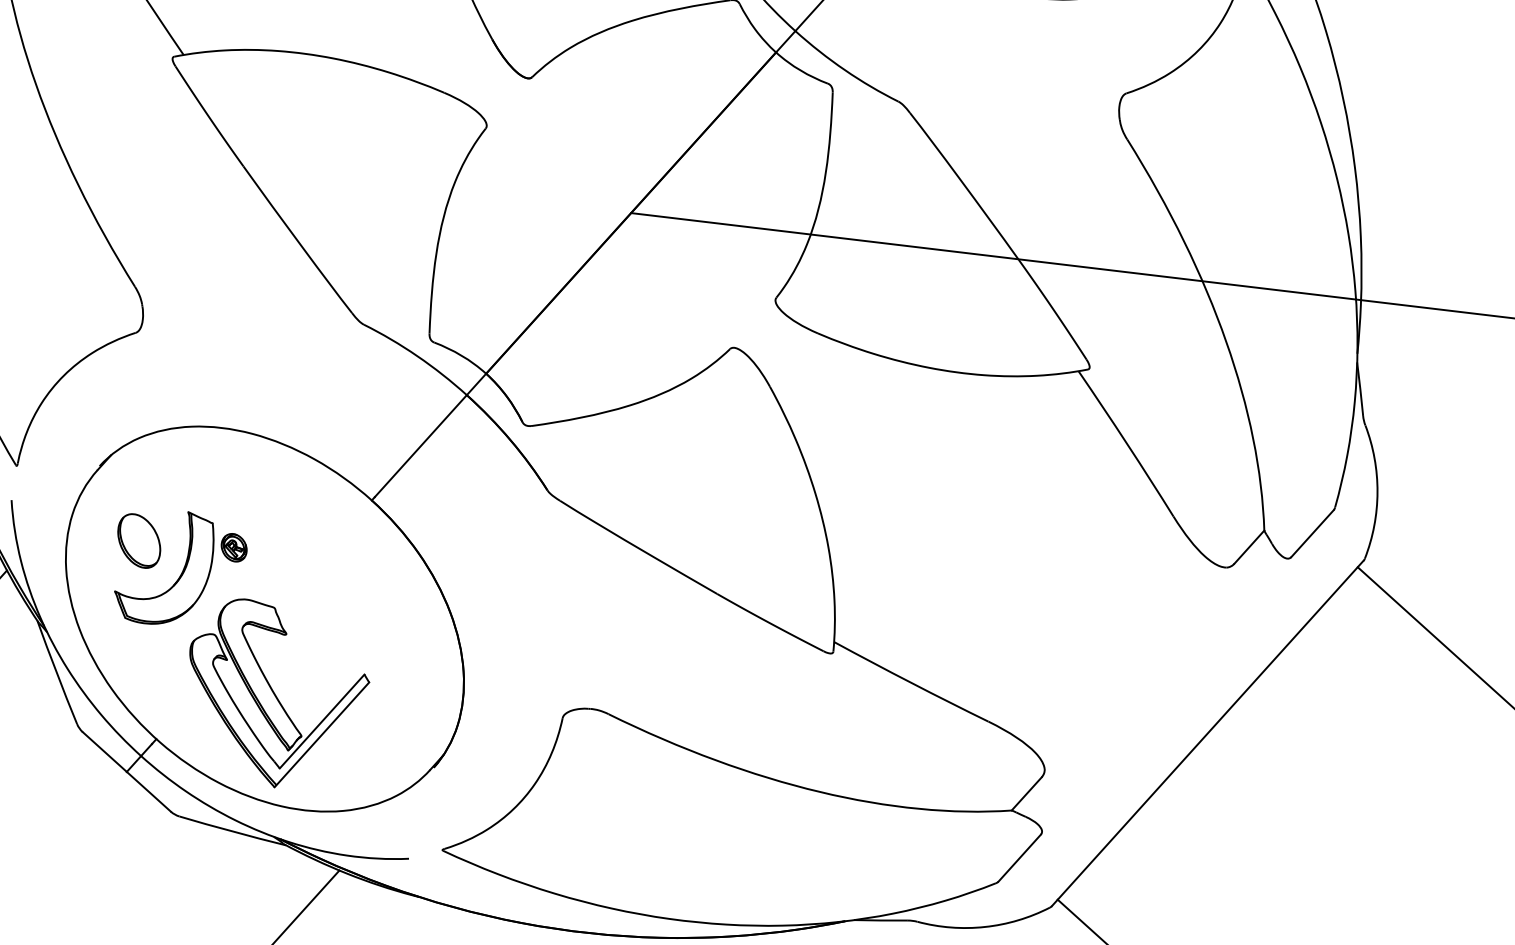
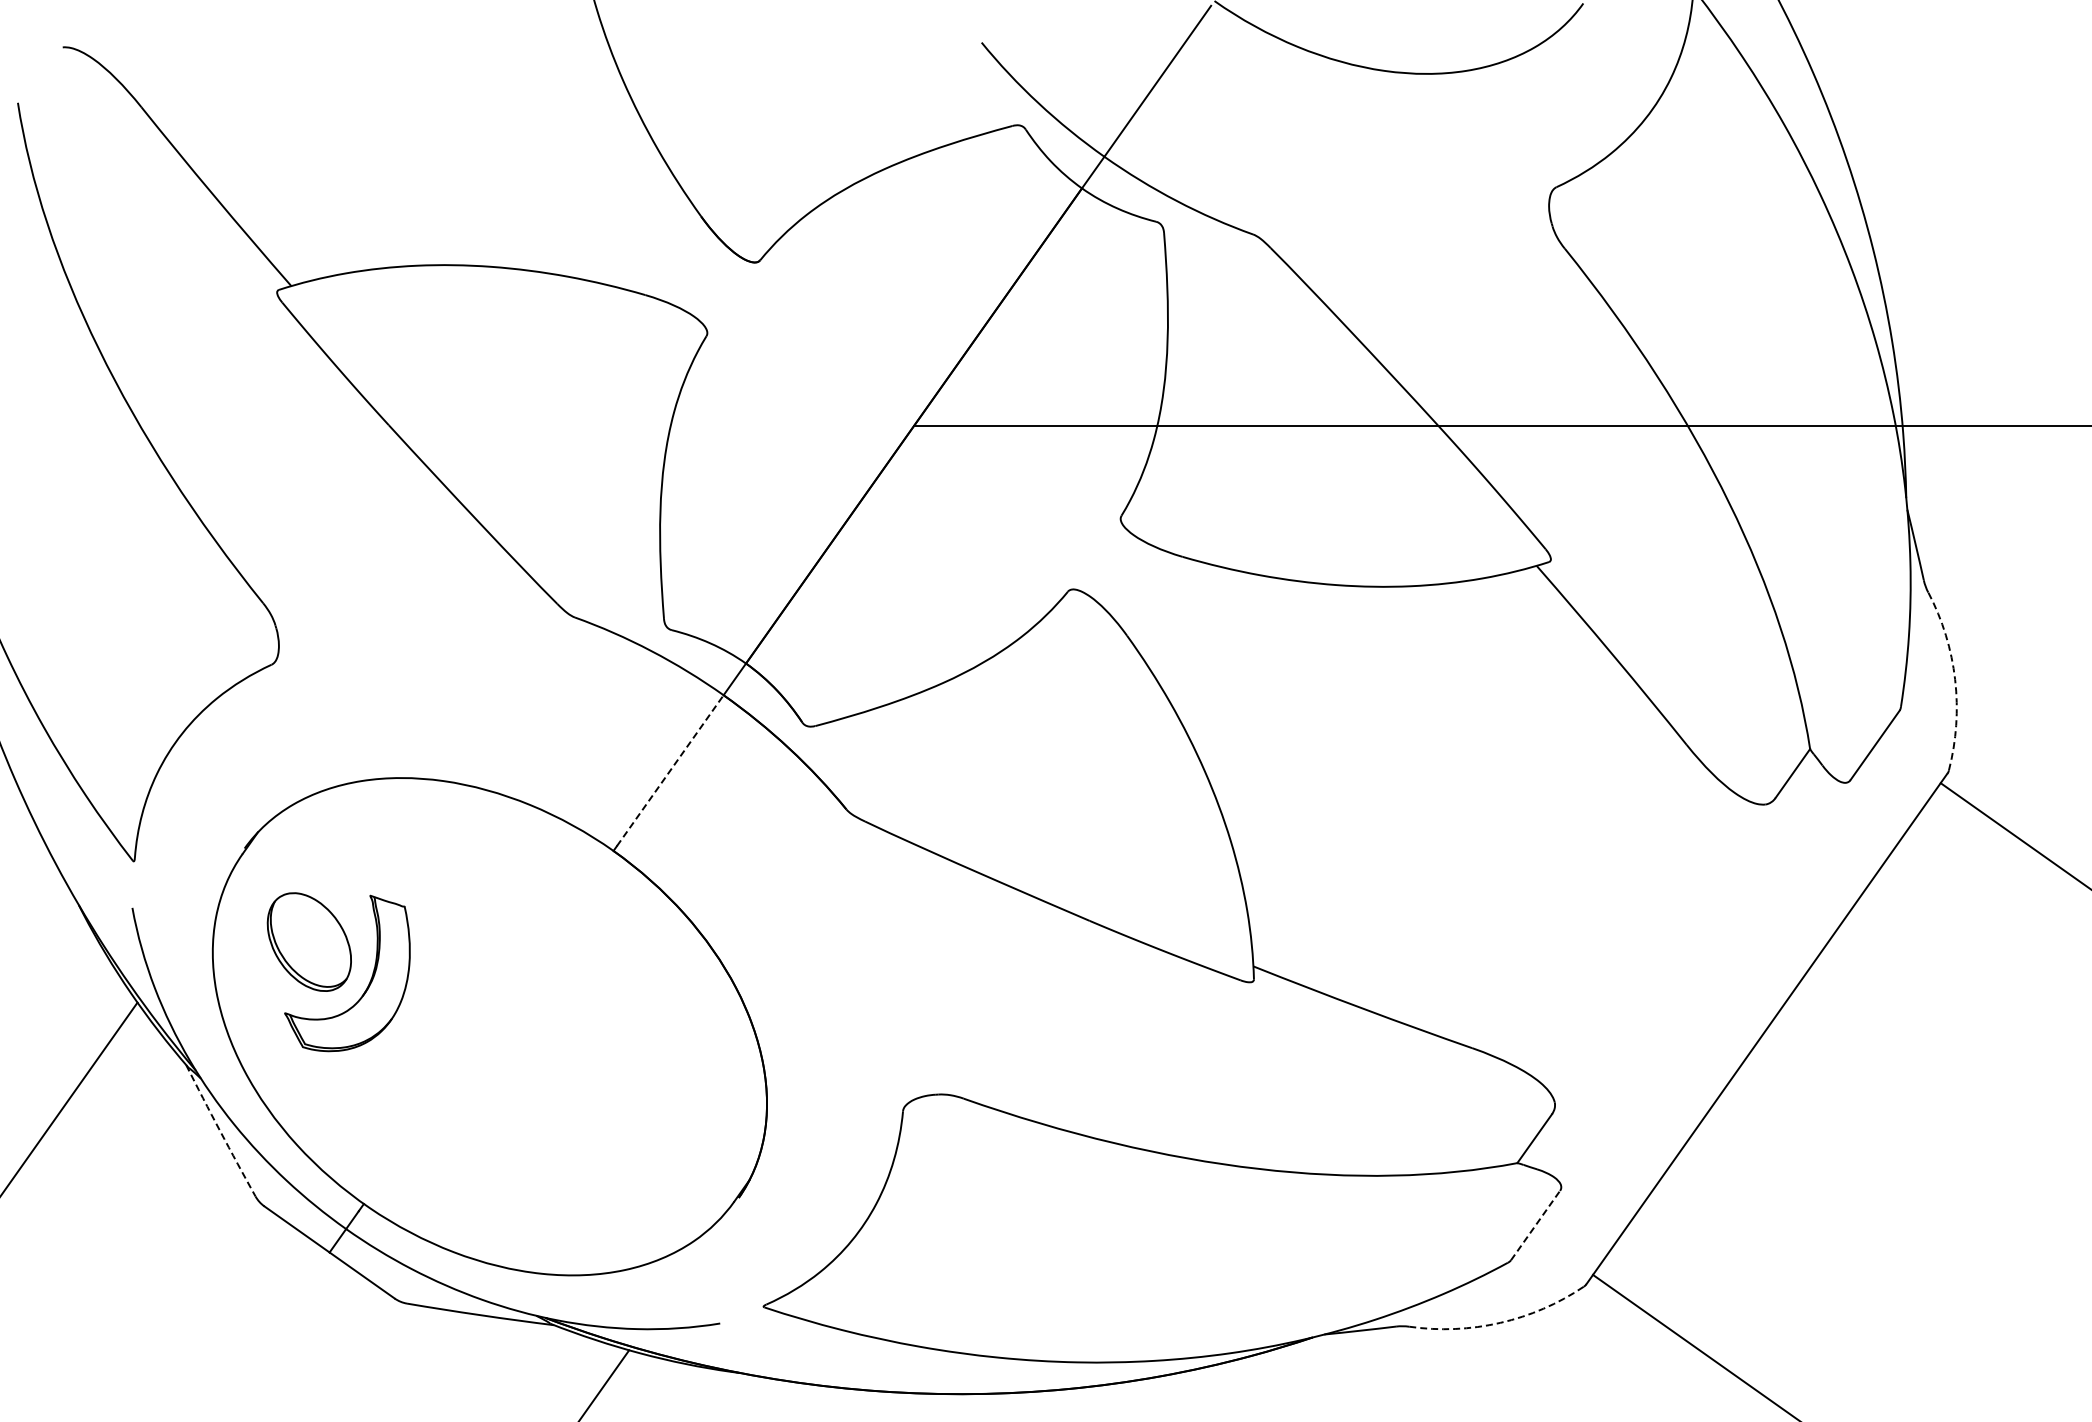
line: (420, 446) -> (670, 770), solid -> dashed
arc: (1377, 492) -> (1955, 679), solid -> dashed
part: (139, 541) -> (309, 942), size x1.4
part: (234, 547) -> (437, 935), removed
arc: (56, 672) -> (220, 1131), solid -> dashed
part: (276, 695) -> (517, 1126), removed
line: (1019, 858) -> (1535, 1225), solid -> dashed
arc: (985, 926) -> (1500, 1322), solid -> dashed

